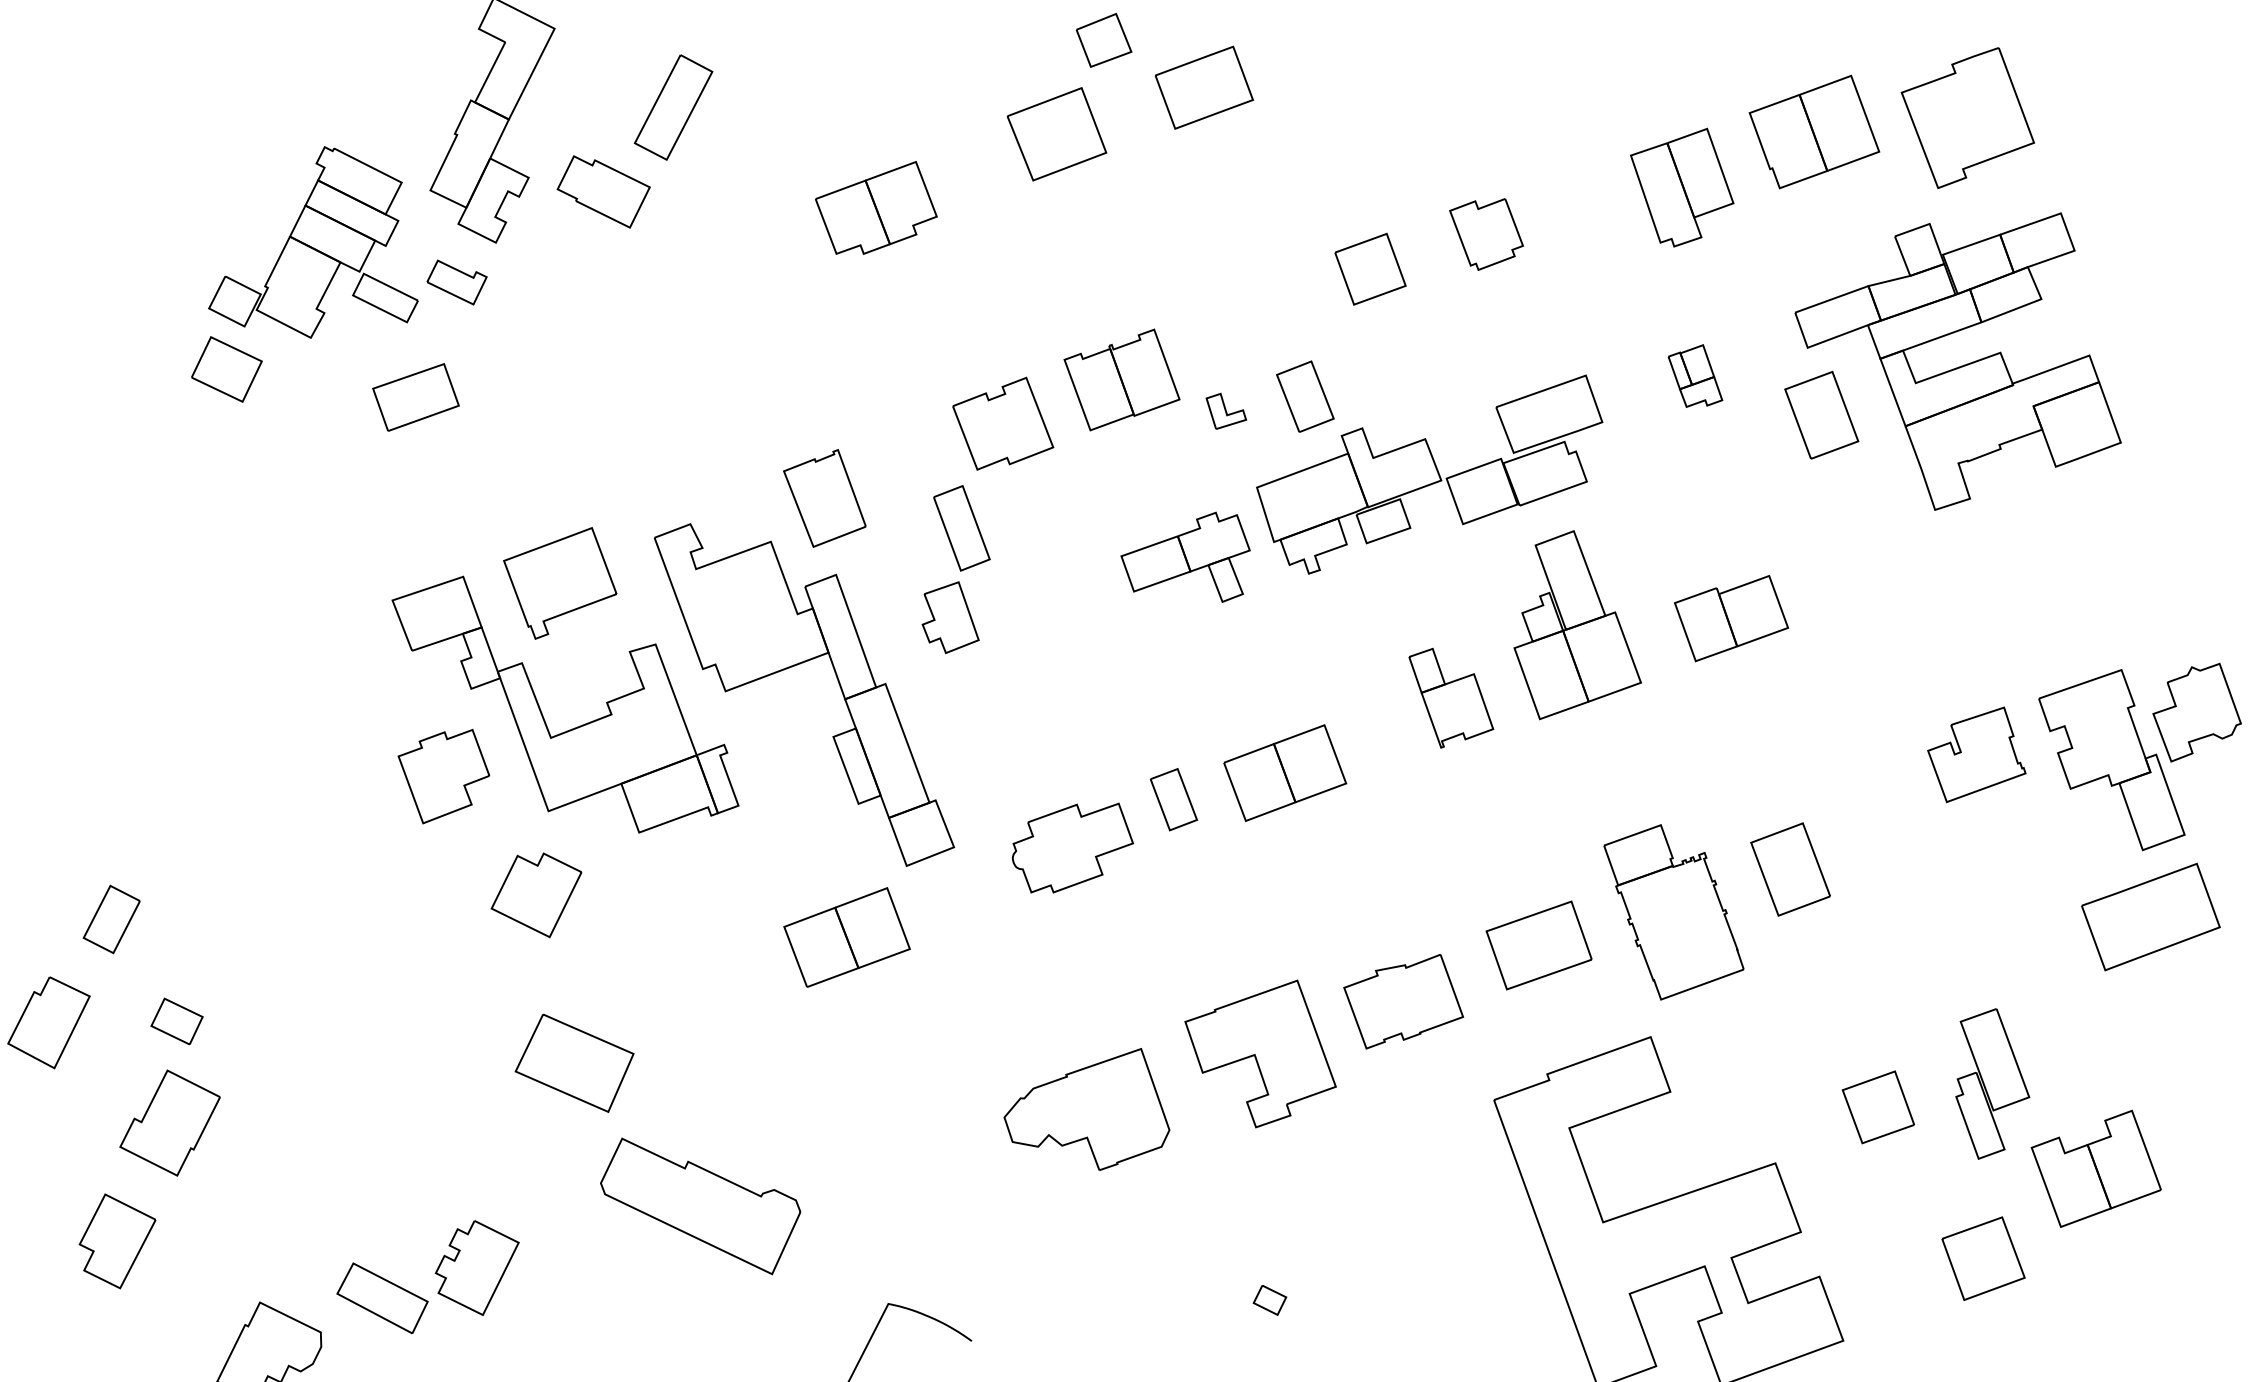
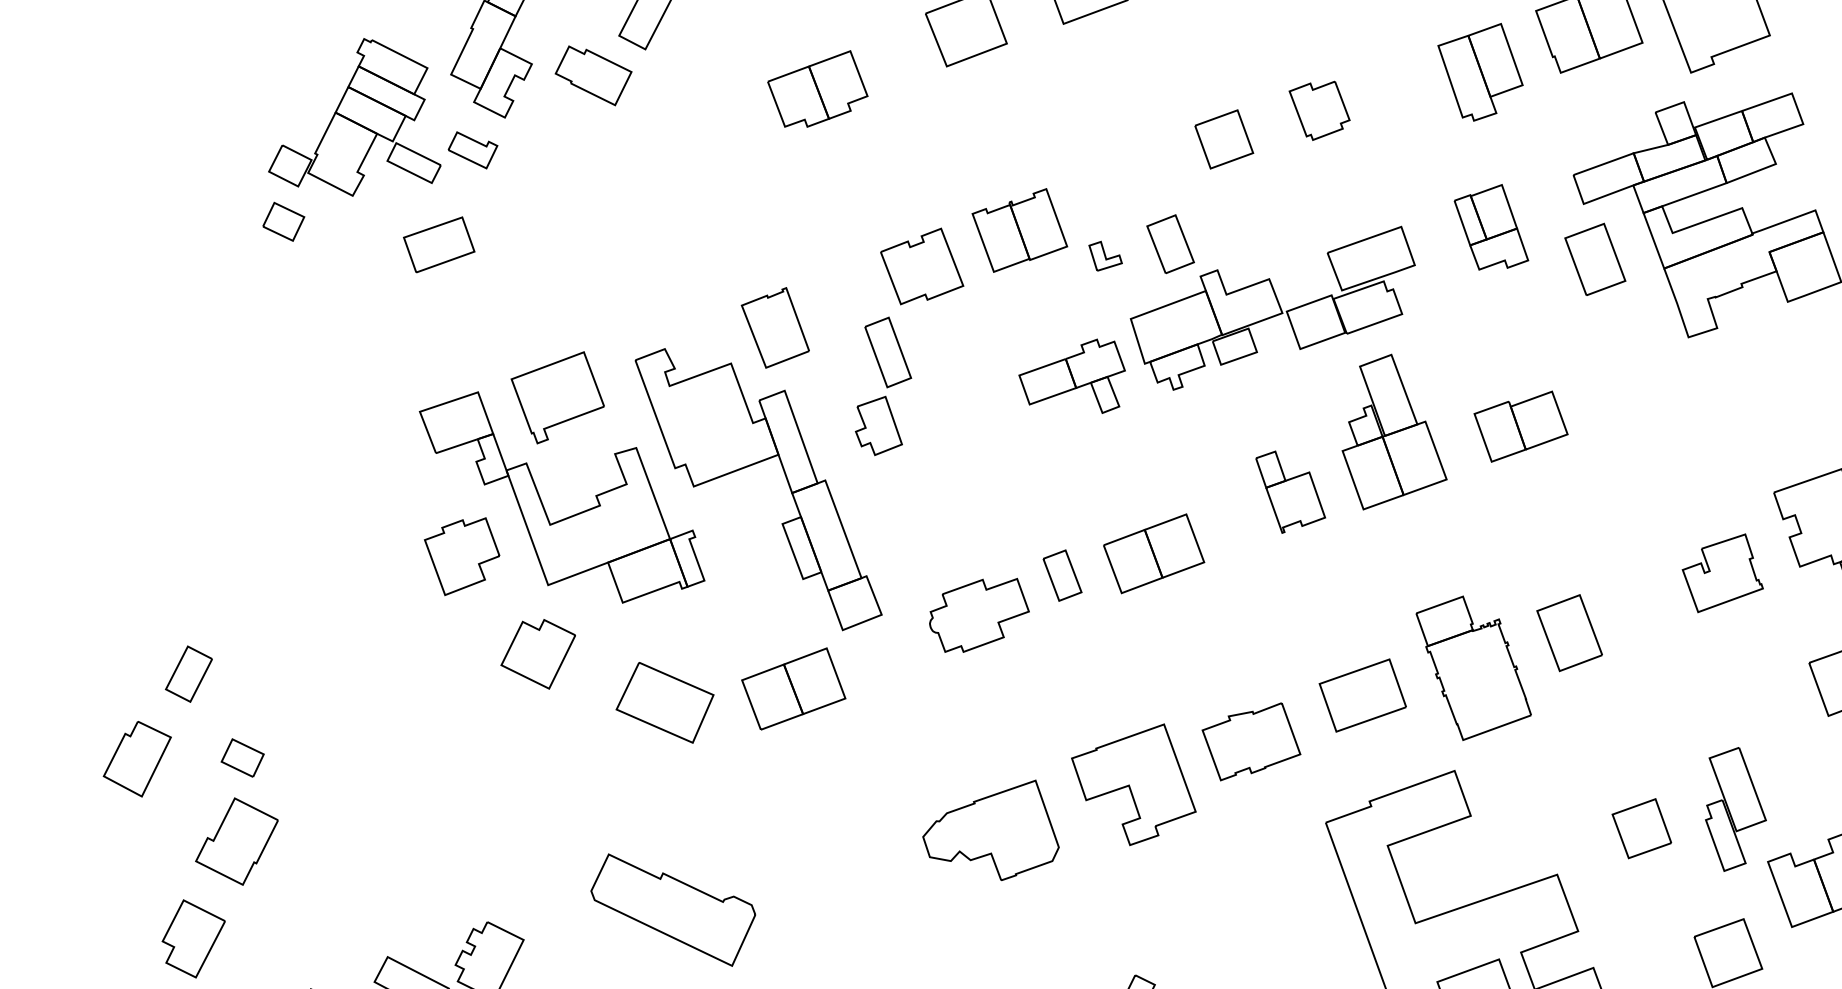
part: (226, 369) -> (283, 221), size x0.71
part: (1695, 375) -> (1491, 226), size x1.67
part: (1976, 754) -> (1722, 573), moved
part: (574, 1062) -> (664, 702), moved

